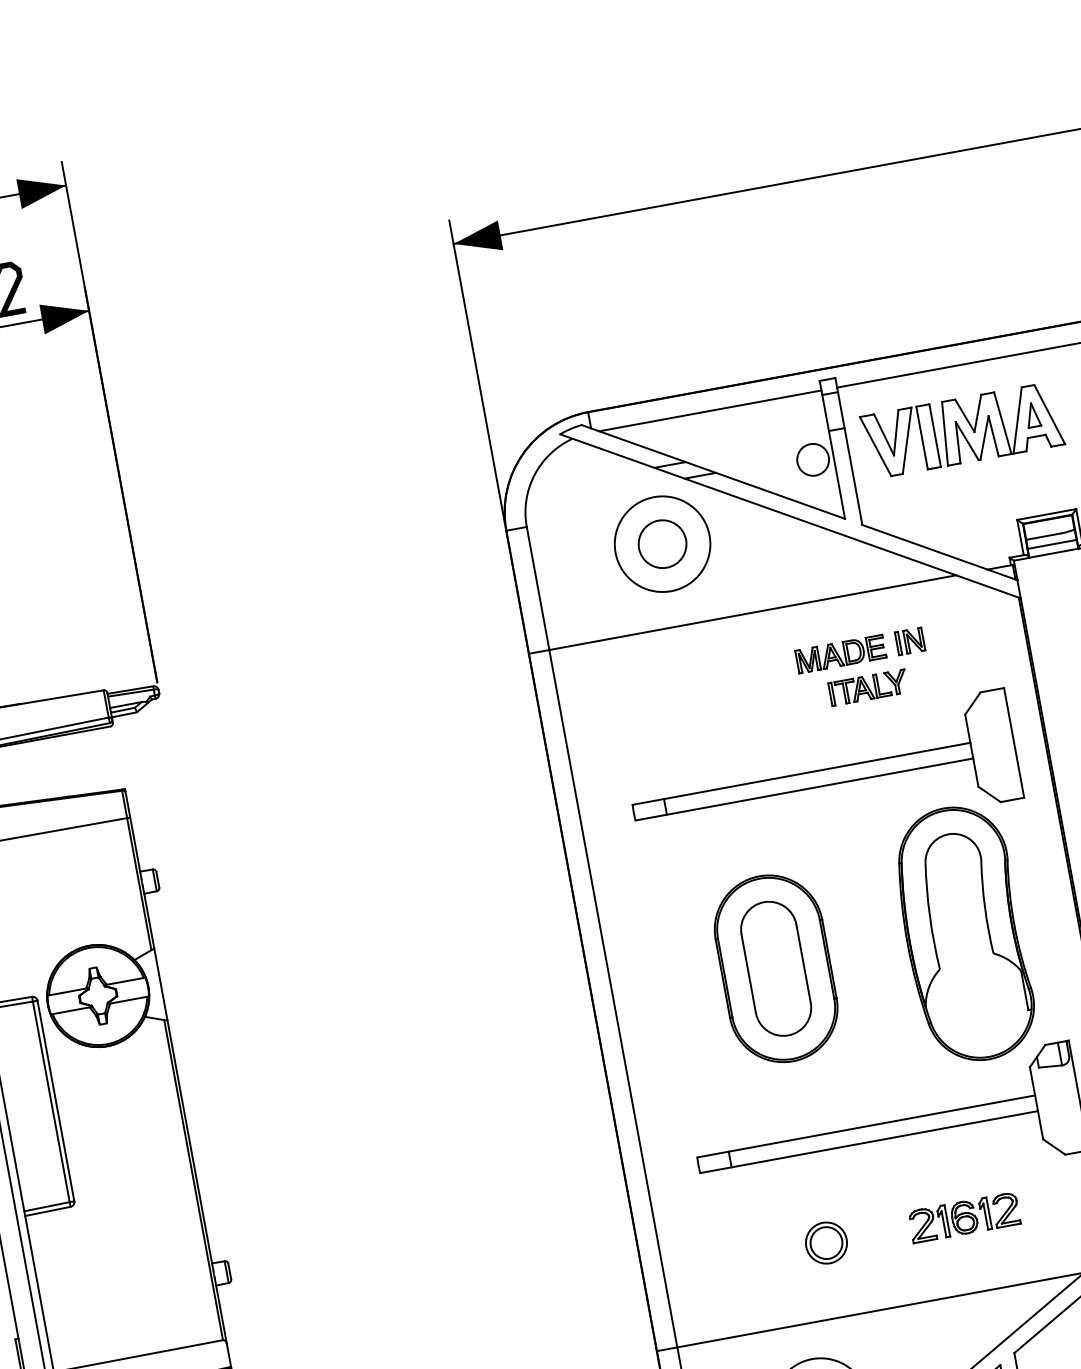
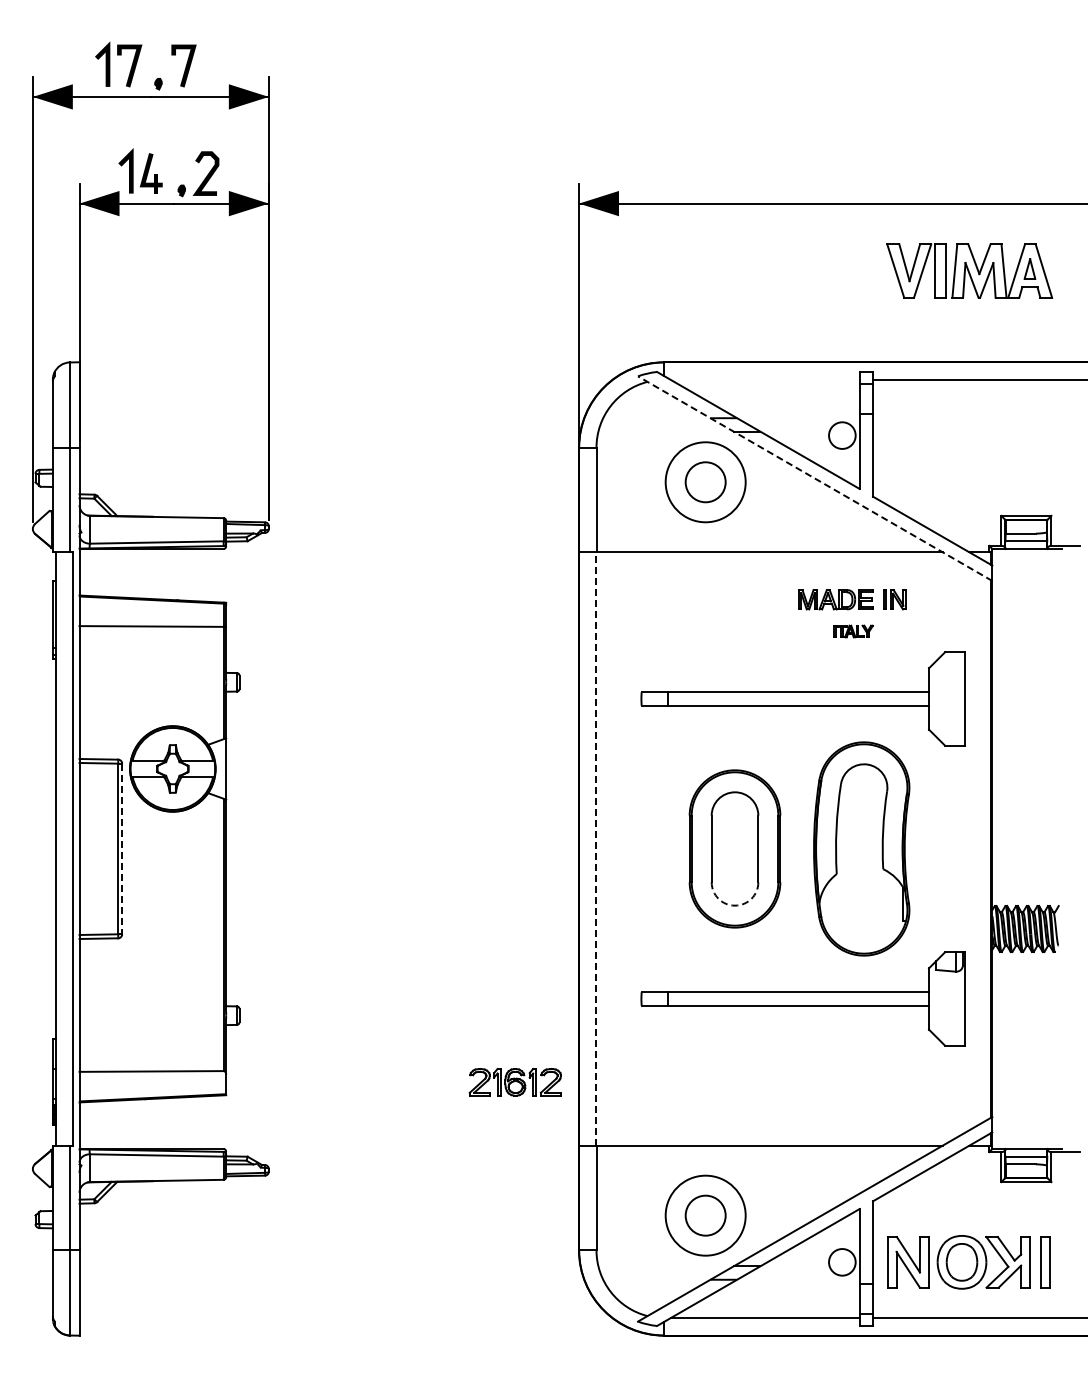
line: (709, 410) -> (764, 379), removed
part: (962, 429) -> (969, 270), moved
line: (790, 516) -> (815, 478), solid -> dashed
part: (868, 687) -> (853, 631), size x0.6
part: (963, 933) -> (861, 848), moved
line: (613, 998) -> (596, 848), solid -> dashed
arc: (788, 1035) -> (735, 905), solid -> dashed
line: (56, 1101) -> (122, 849), solid -> dashed
part: (963, 1216) -> (514, 1081), moved
part: (825, 1243) -> (734, 1082), removed

